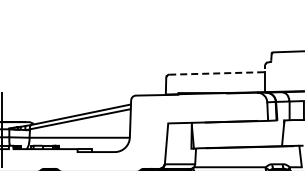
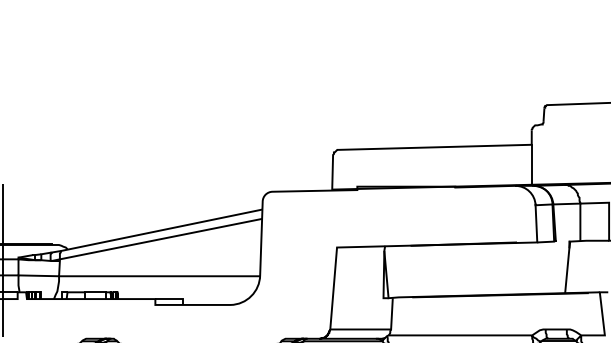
line: (221, 73) -> (443, 147), dashed -> solid

